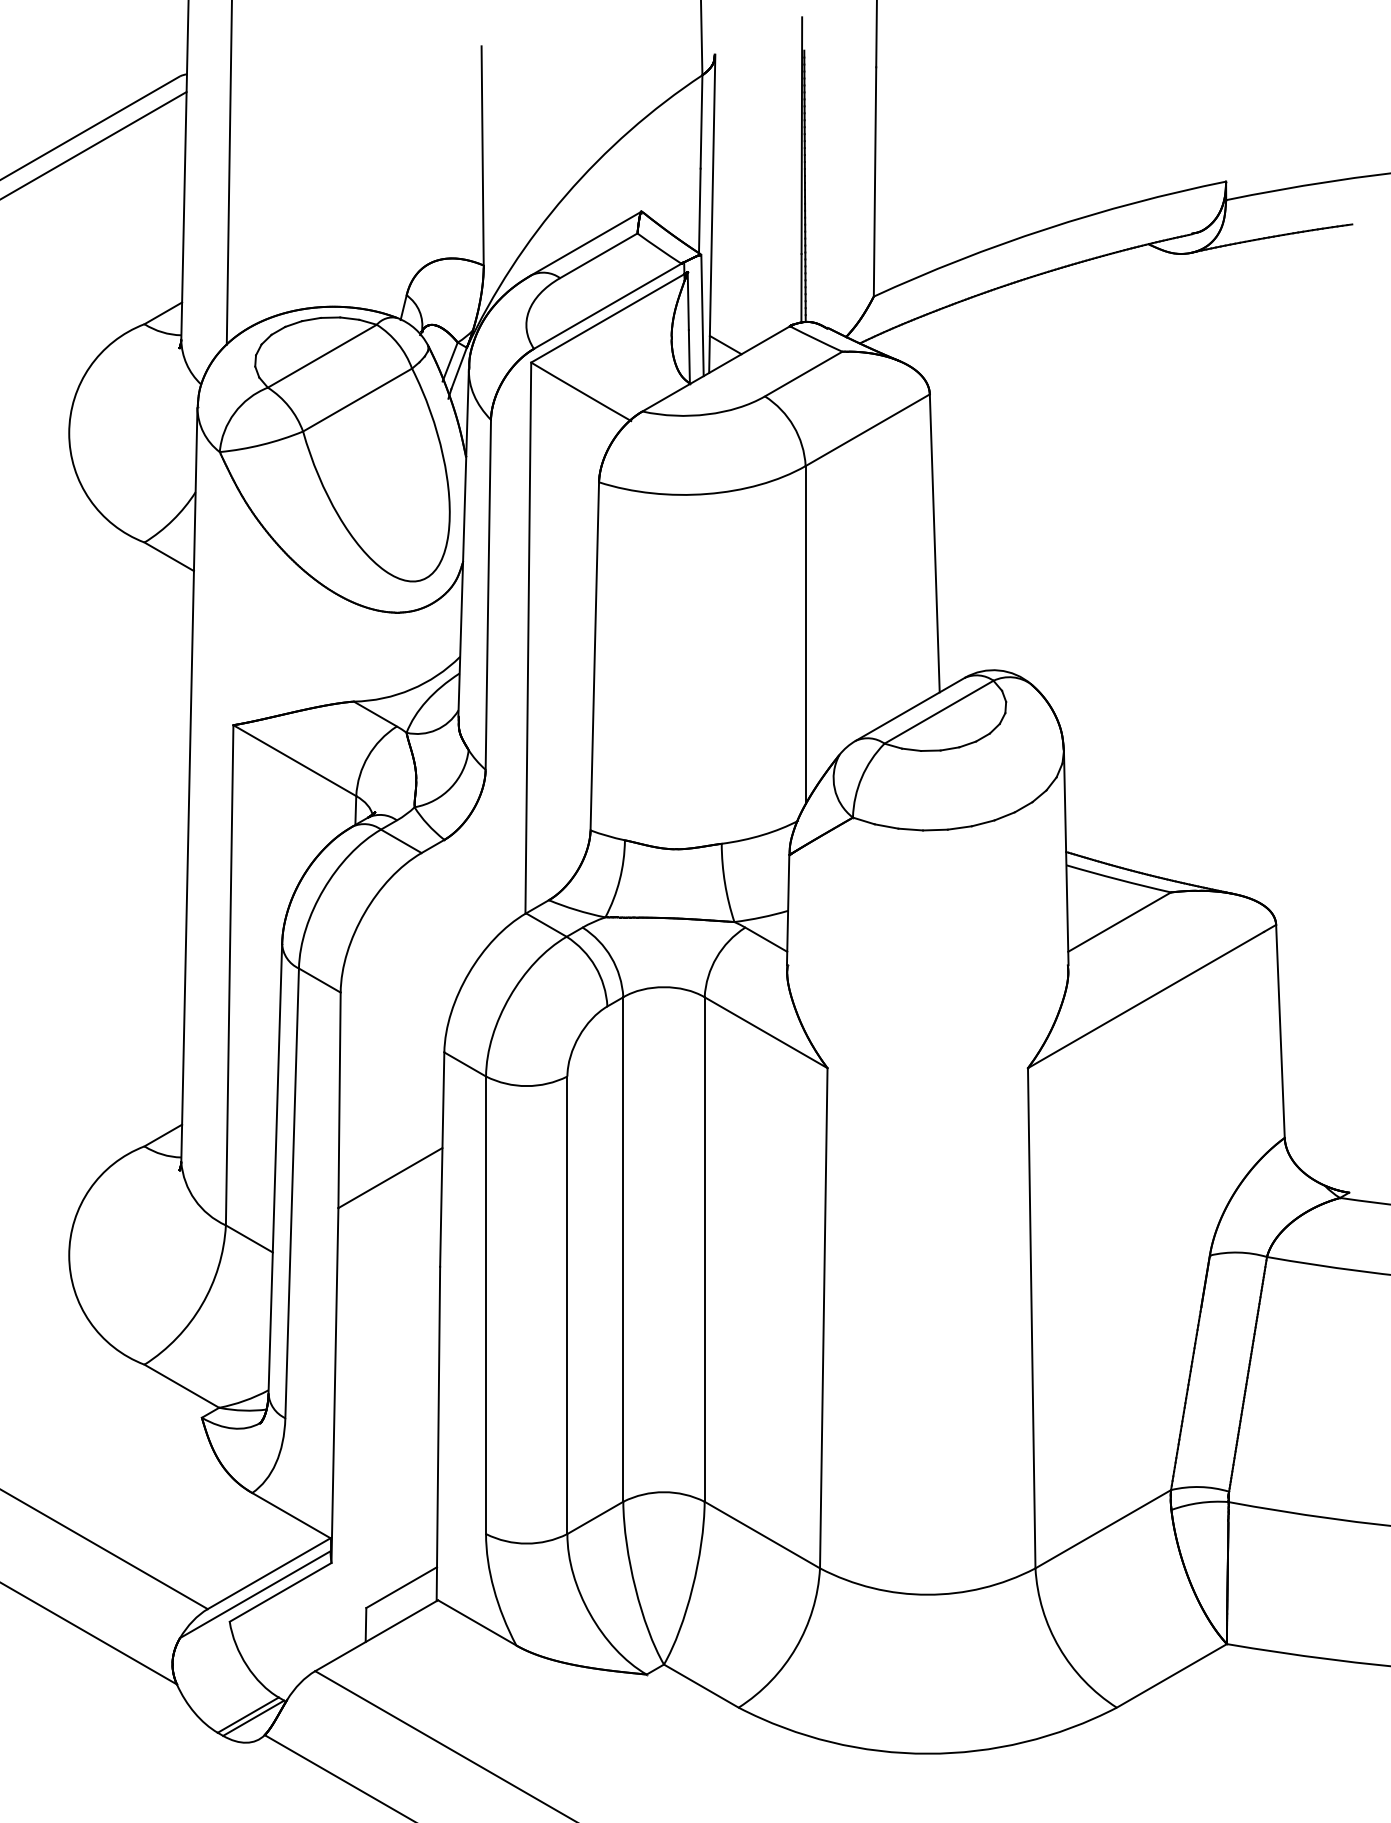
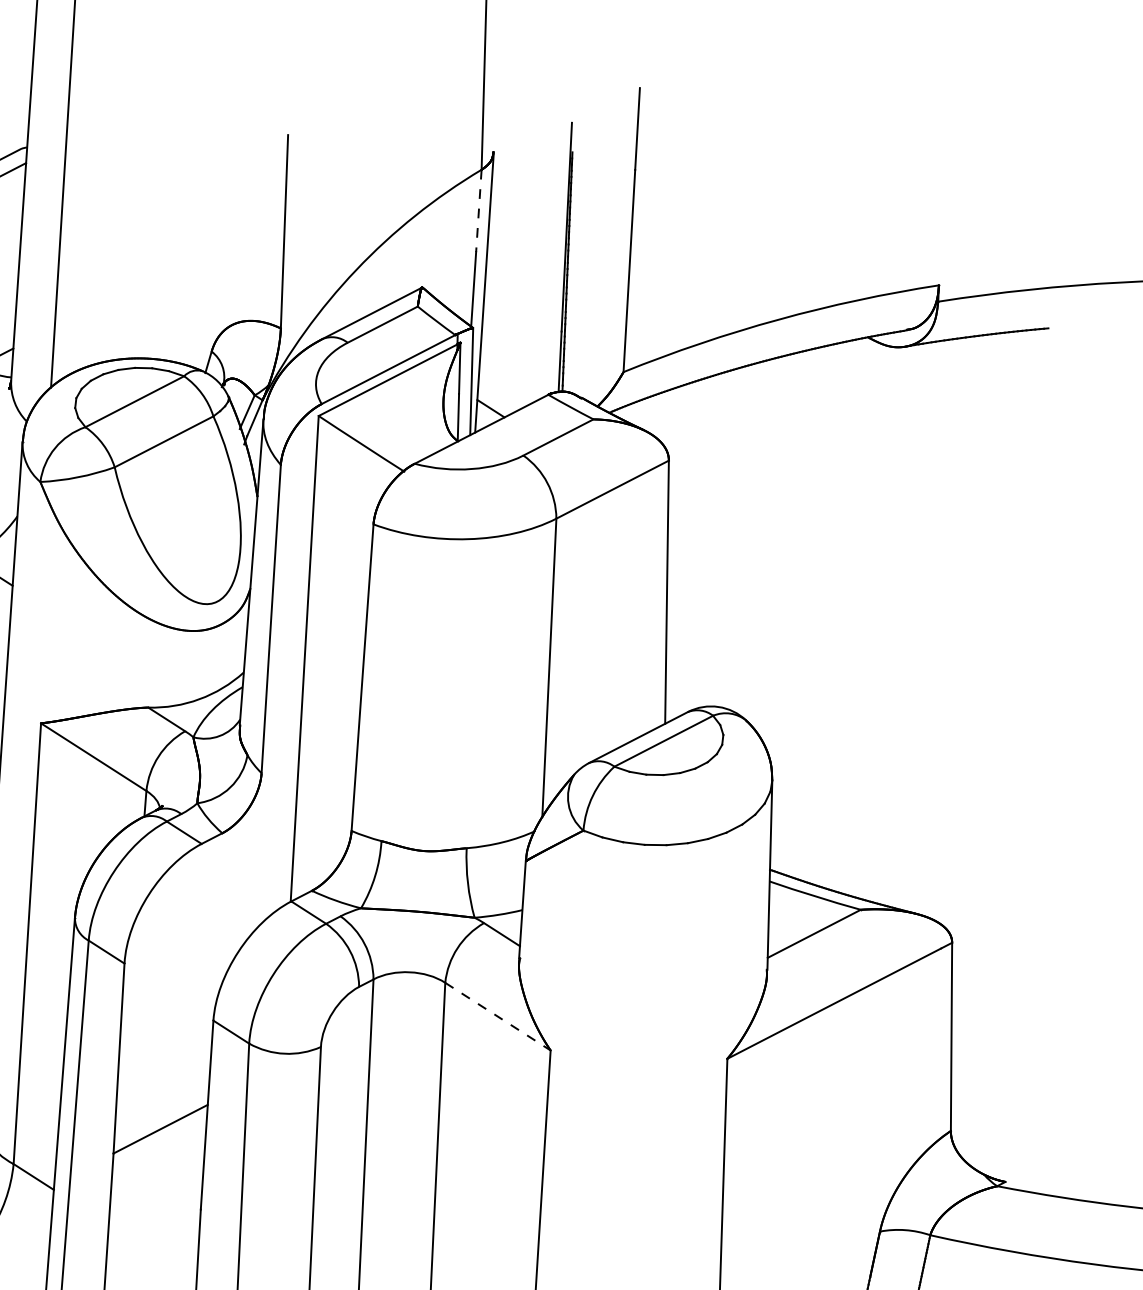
line: (701, 121) -> (478, 210), solid -> dashed
line: (766, 1032) -> (498, 1016), solid -> dashed

